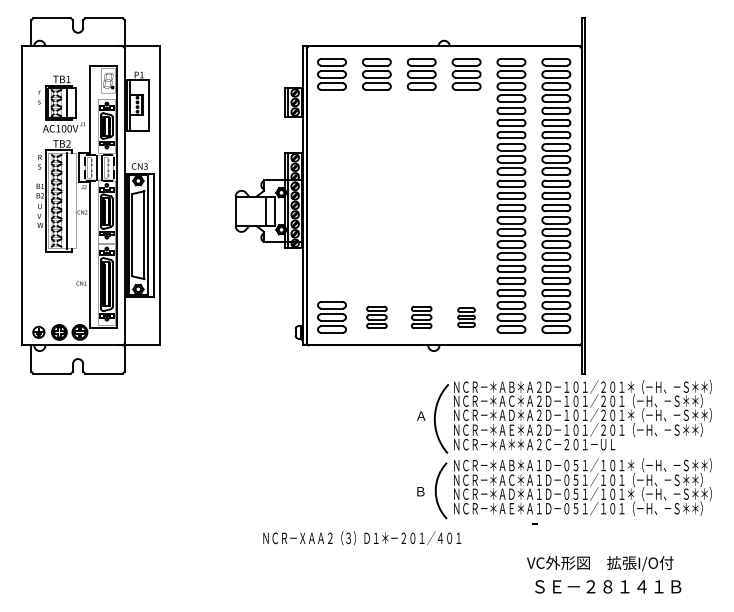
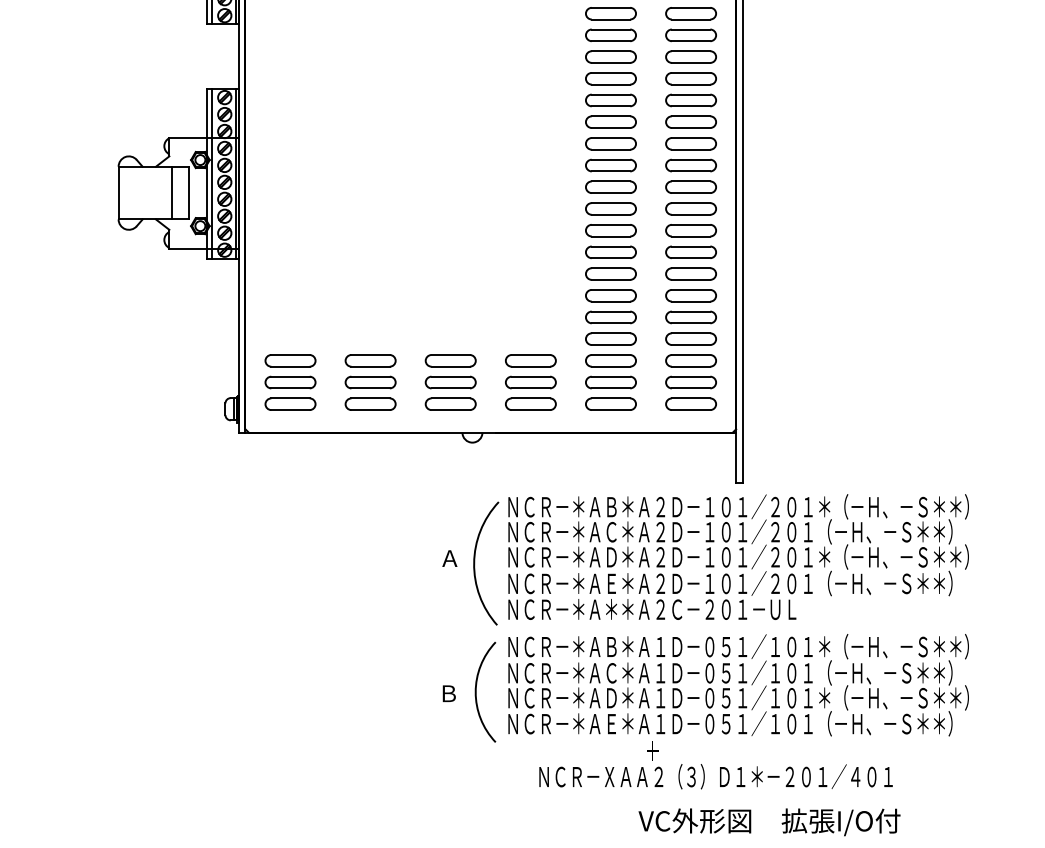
part: (376, 317) -> (369, 382), size x1.43
part: (421, 317) -> (450, 382), size x1.43
part: (466, 317) -> (530, 382), size x1.67
text: (362, 538) -> (716, 777), moved

